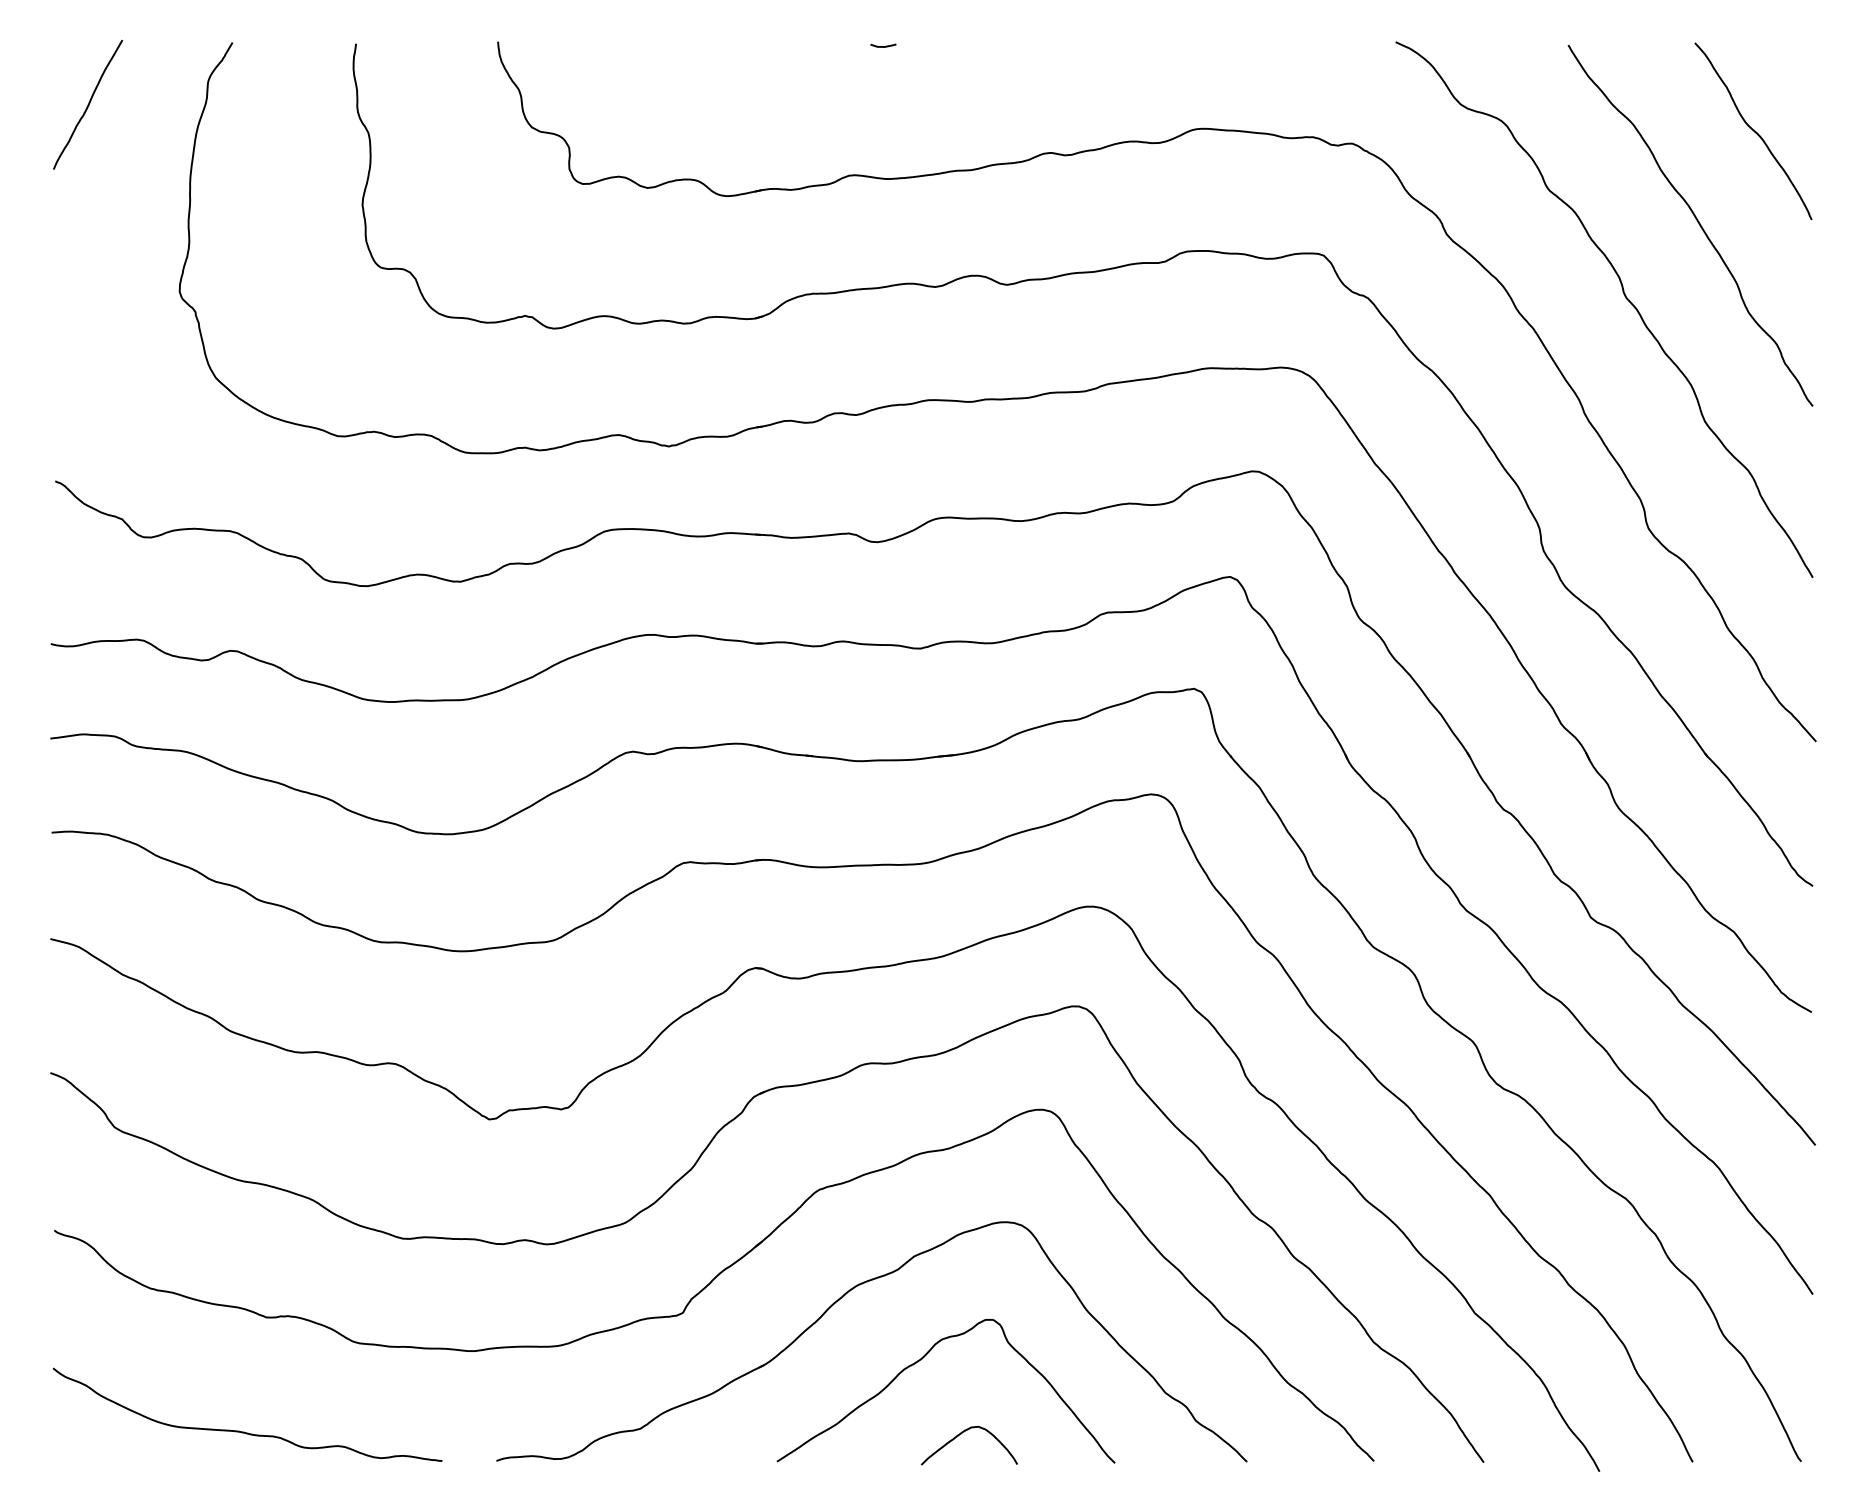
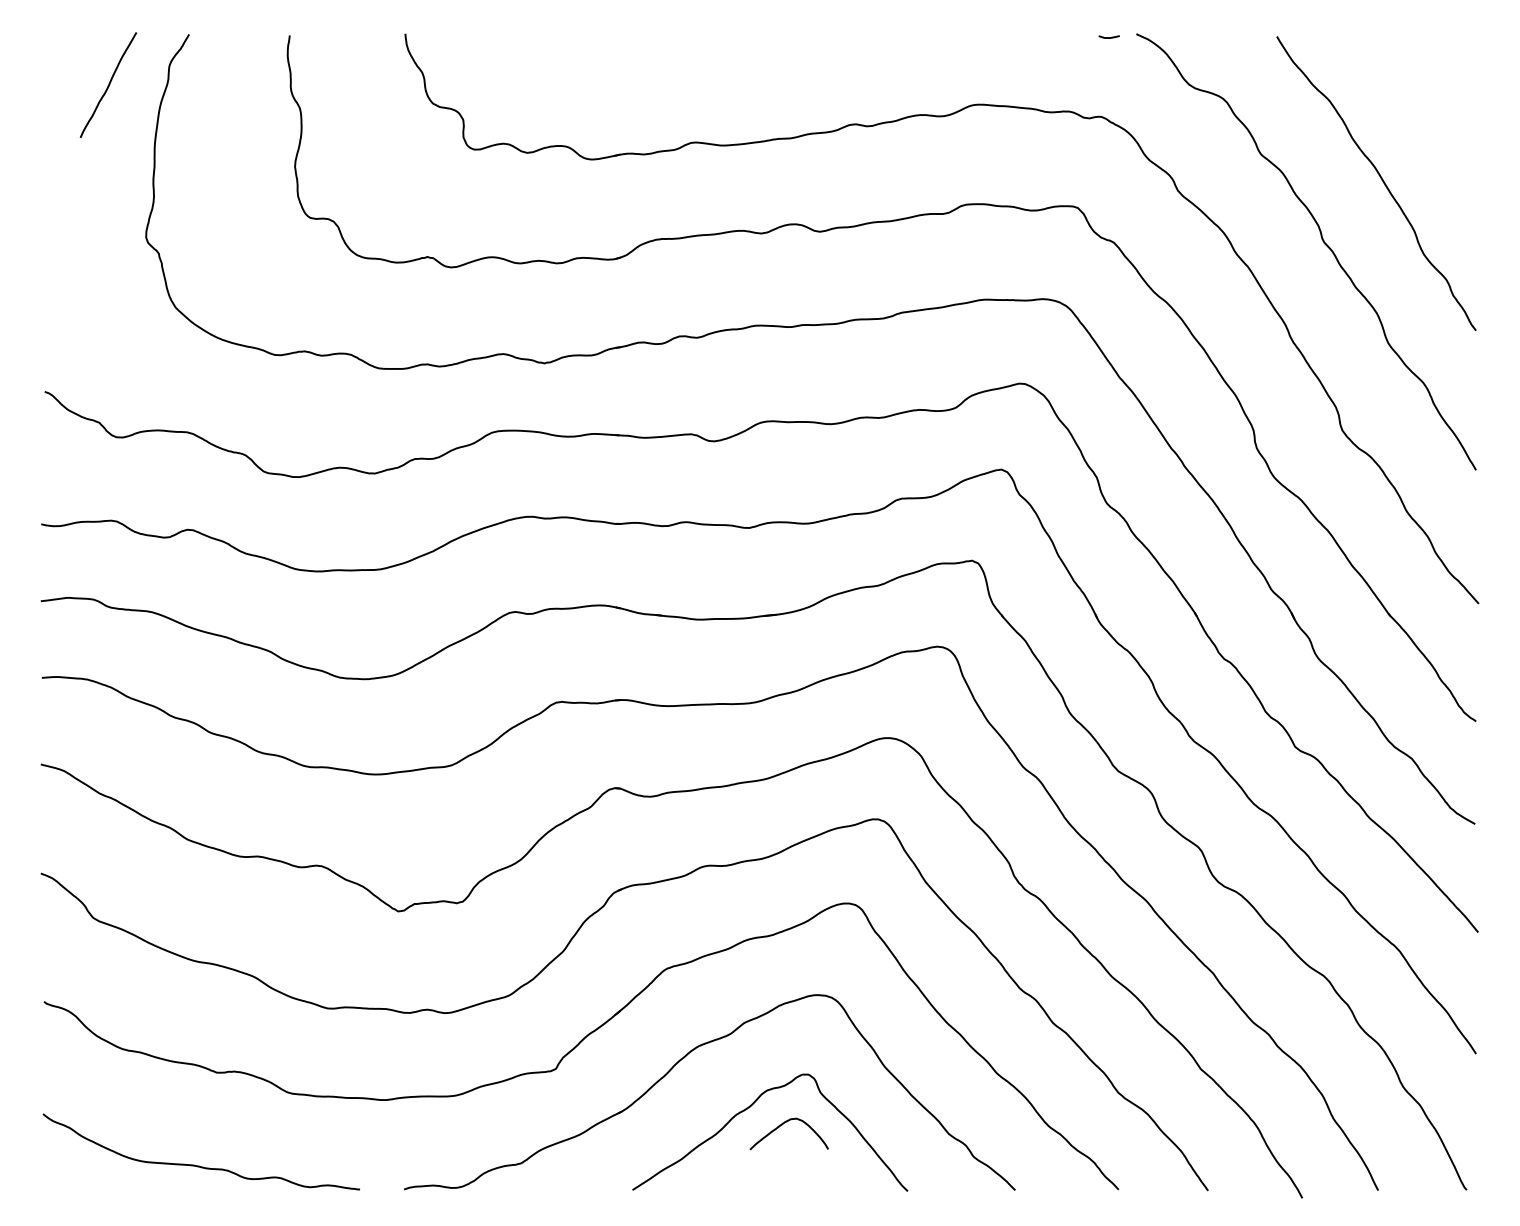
curve: (882, 46) -> (1108, 37), moved
curve: (88, 104) -> (108, 84), moved
curve: (1753, 131) -> (1427, 106), removed
curve: (961, 1435) -> (782, 1125), moved

